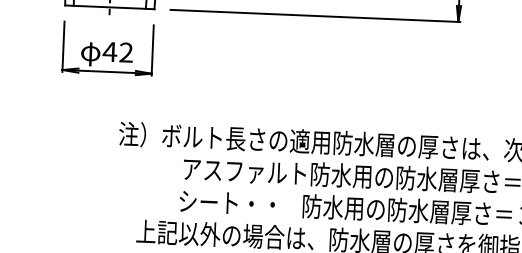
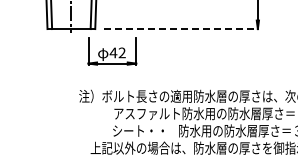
line: (315, 16) -> (181, 29), solid -> dashed
part: (108, 49) -> (112, 51), moved

